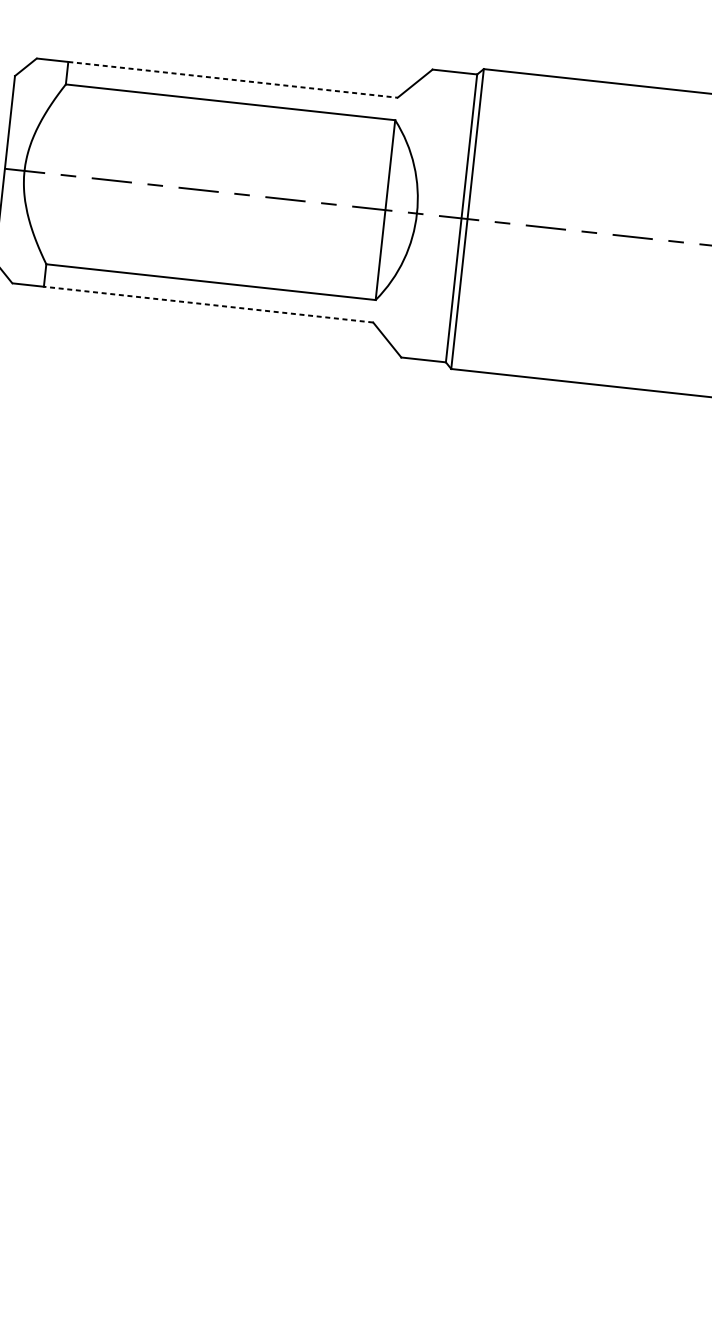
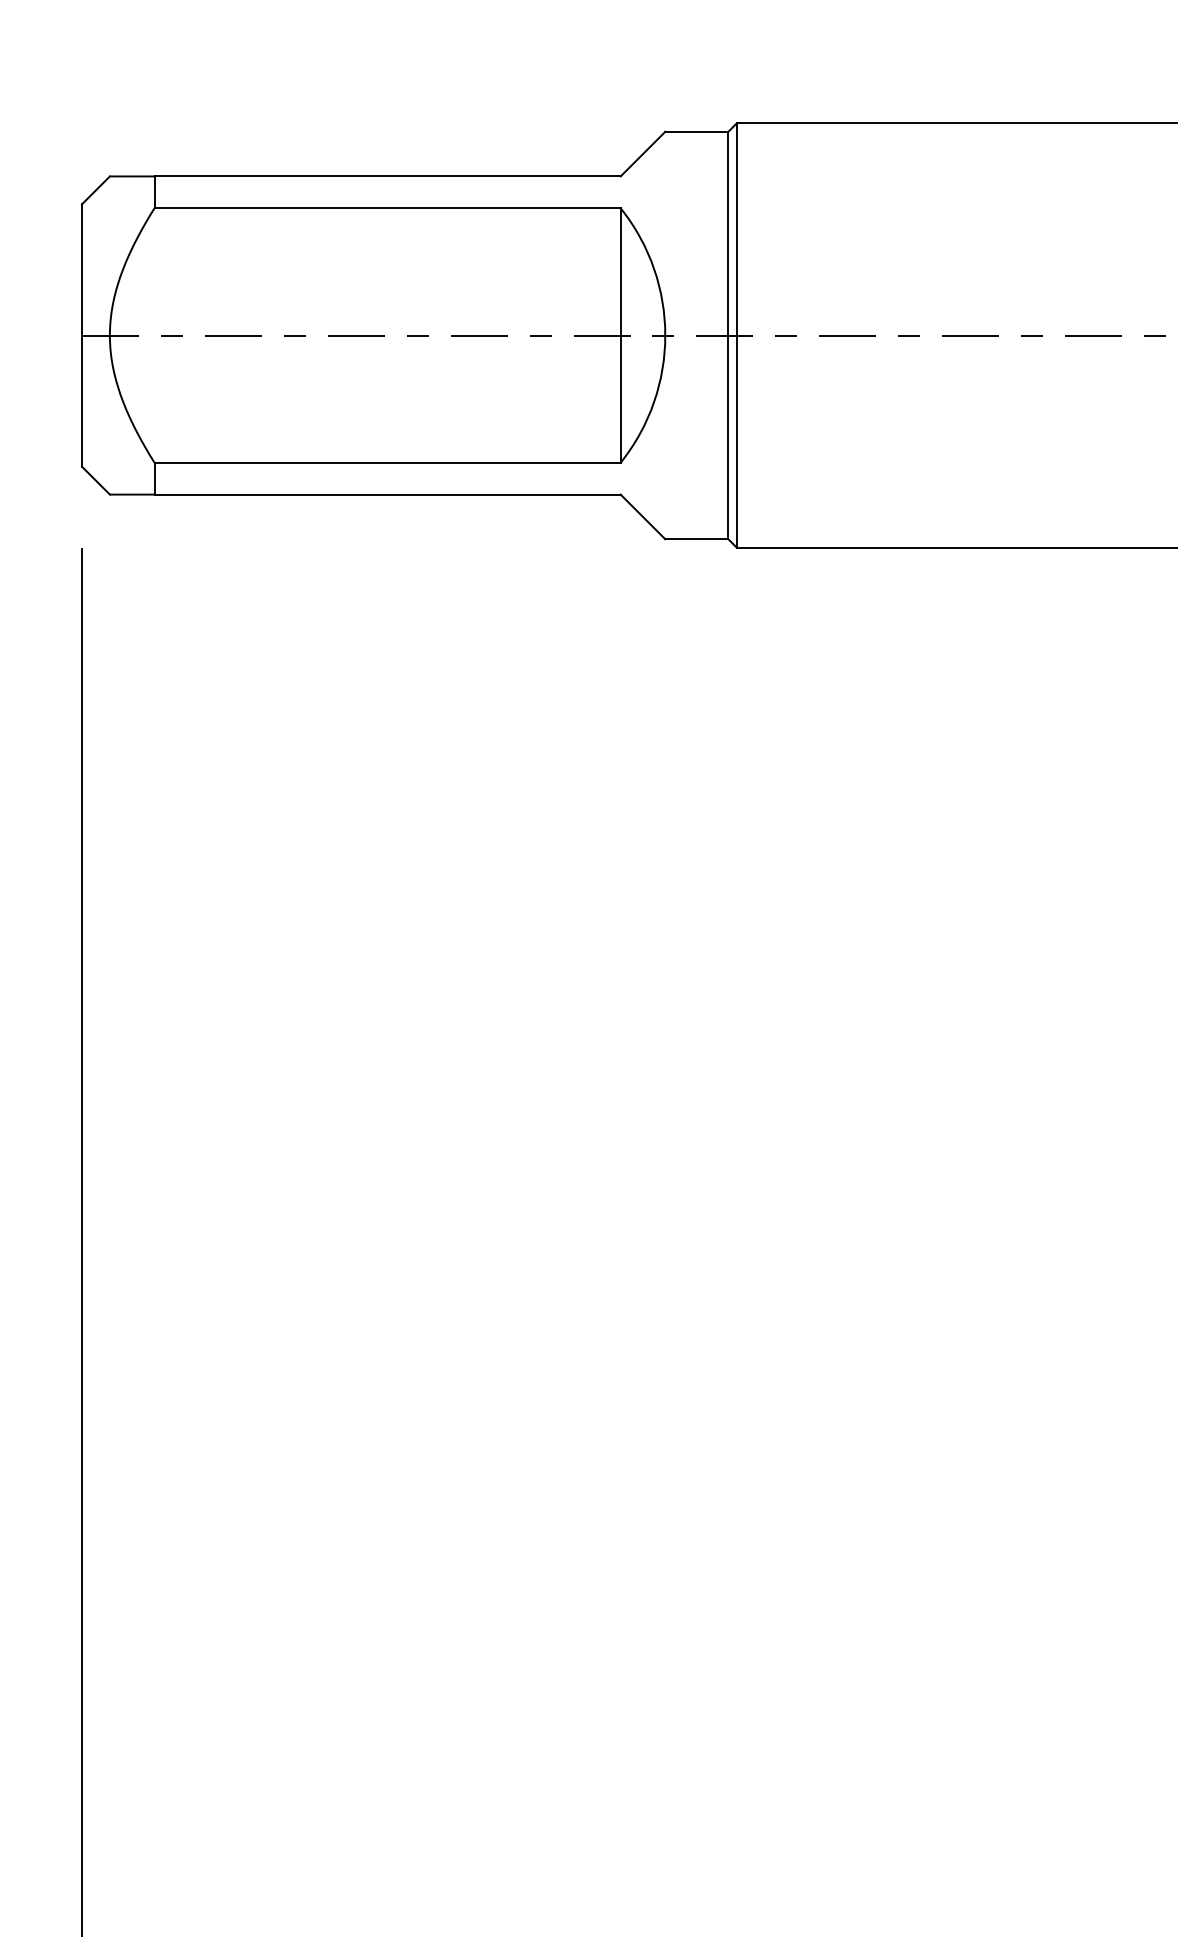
line: (233, 79) -> (388, 176), dashed -> solid
line: (208, 304) -> (387, 494), dashed -> solid

